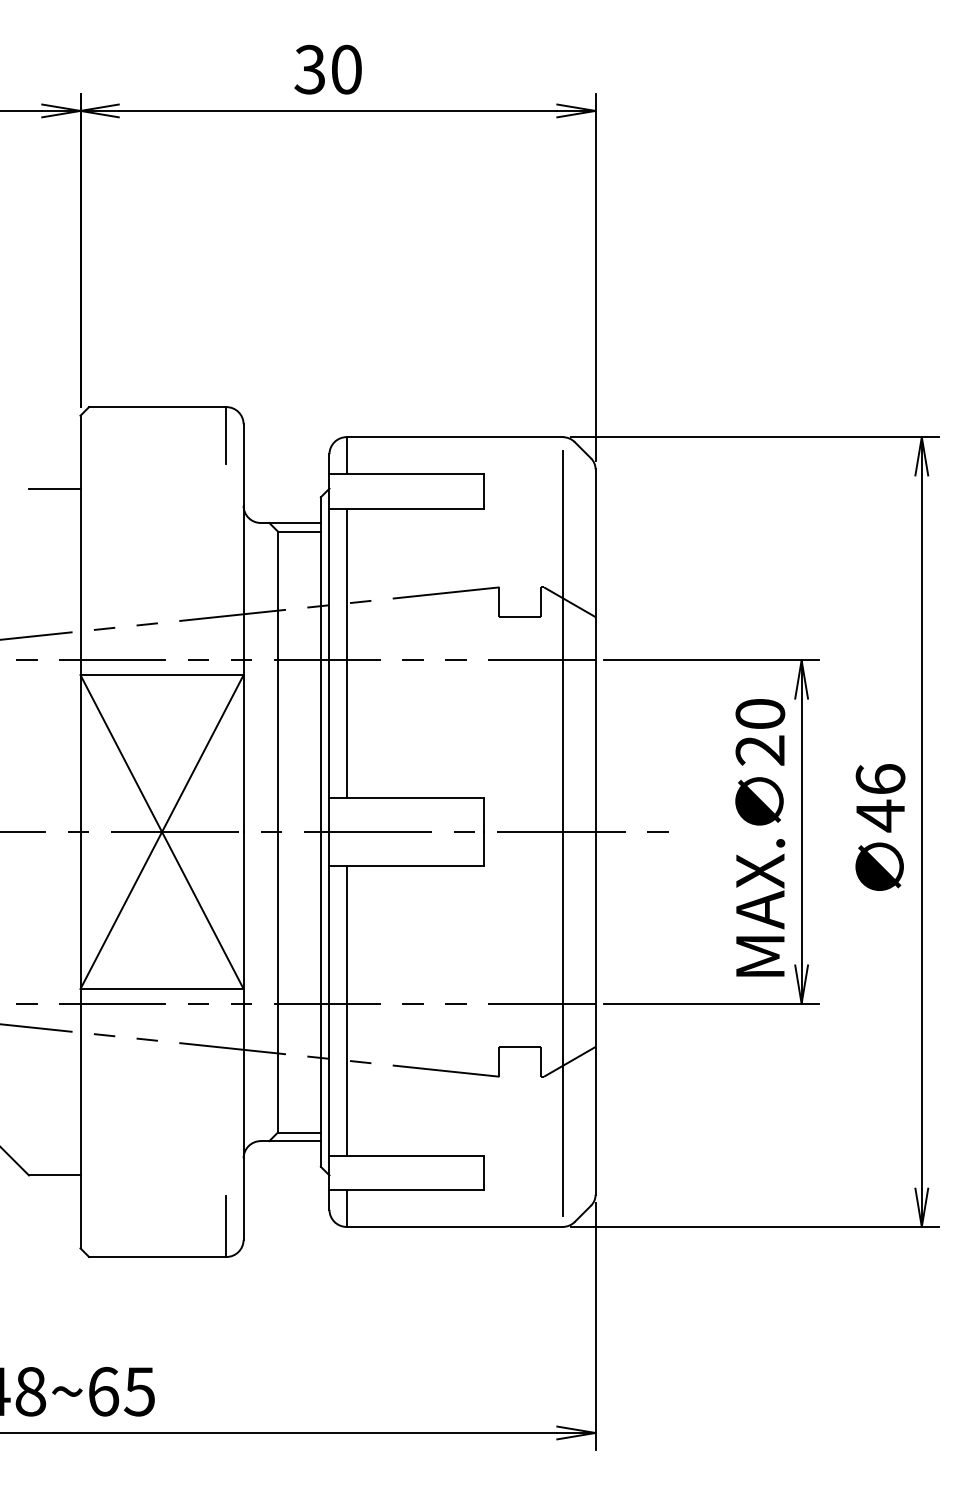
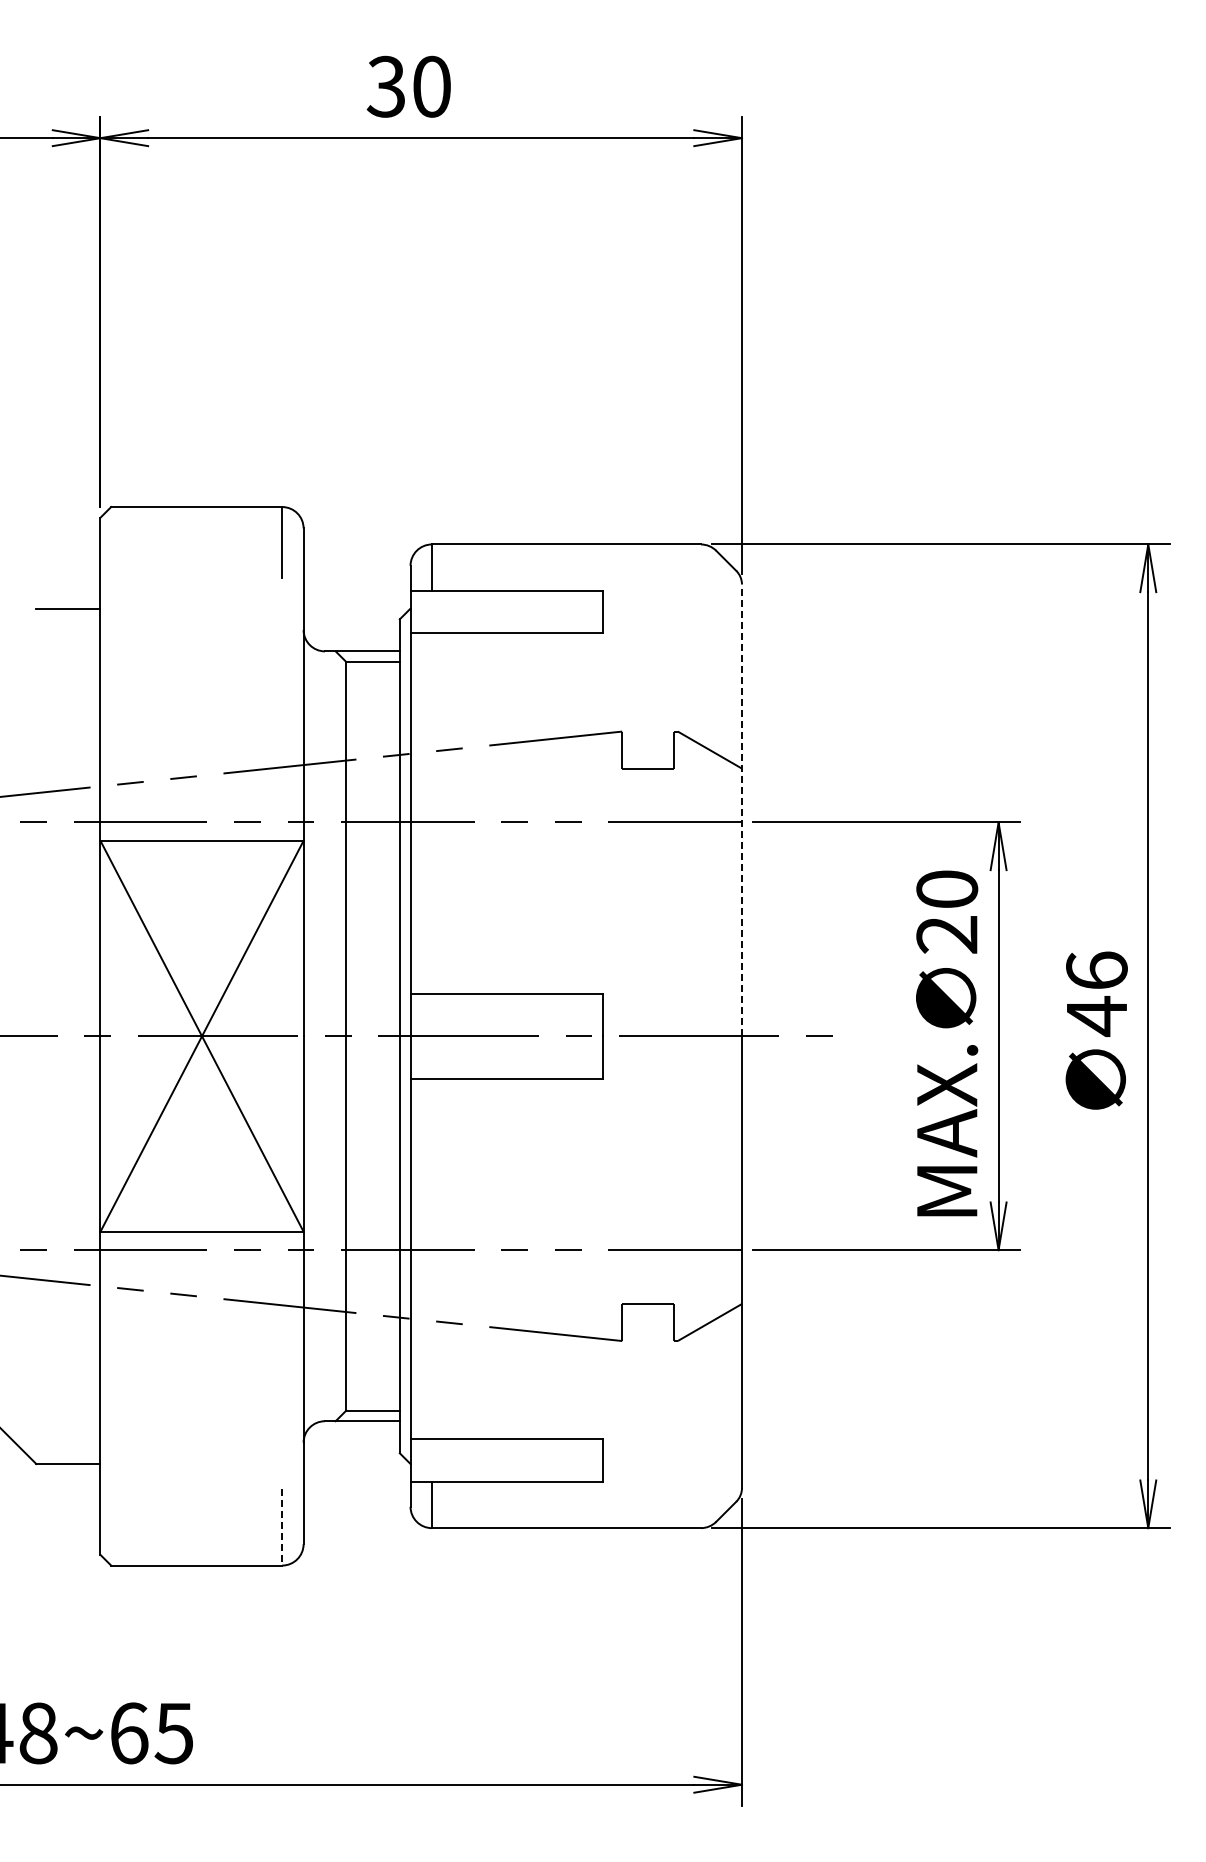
line: (595, 650) -> (741, 810), solid -> dashed
line: (346, 653) -> (431, 813), removed
line: (563, 833) -> (701, 1037), removed
line: (346, 1011) -> (431, 1259), removed
line: (226, 1226) -> (282, 1527), solid -> dashed

